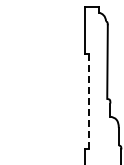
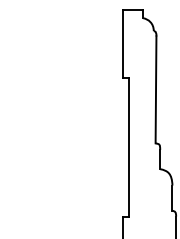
line: (89, 101) -> (129, 147), dashed -> solid

